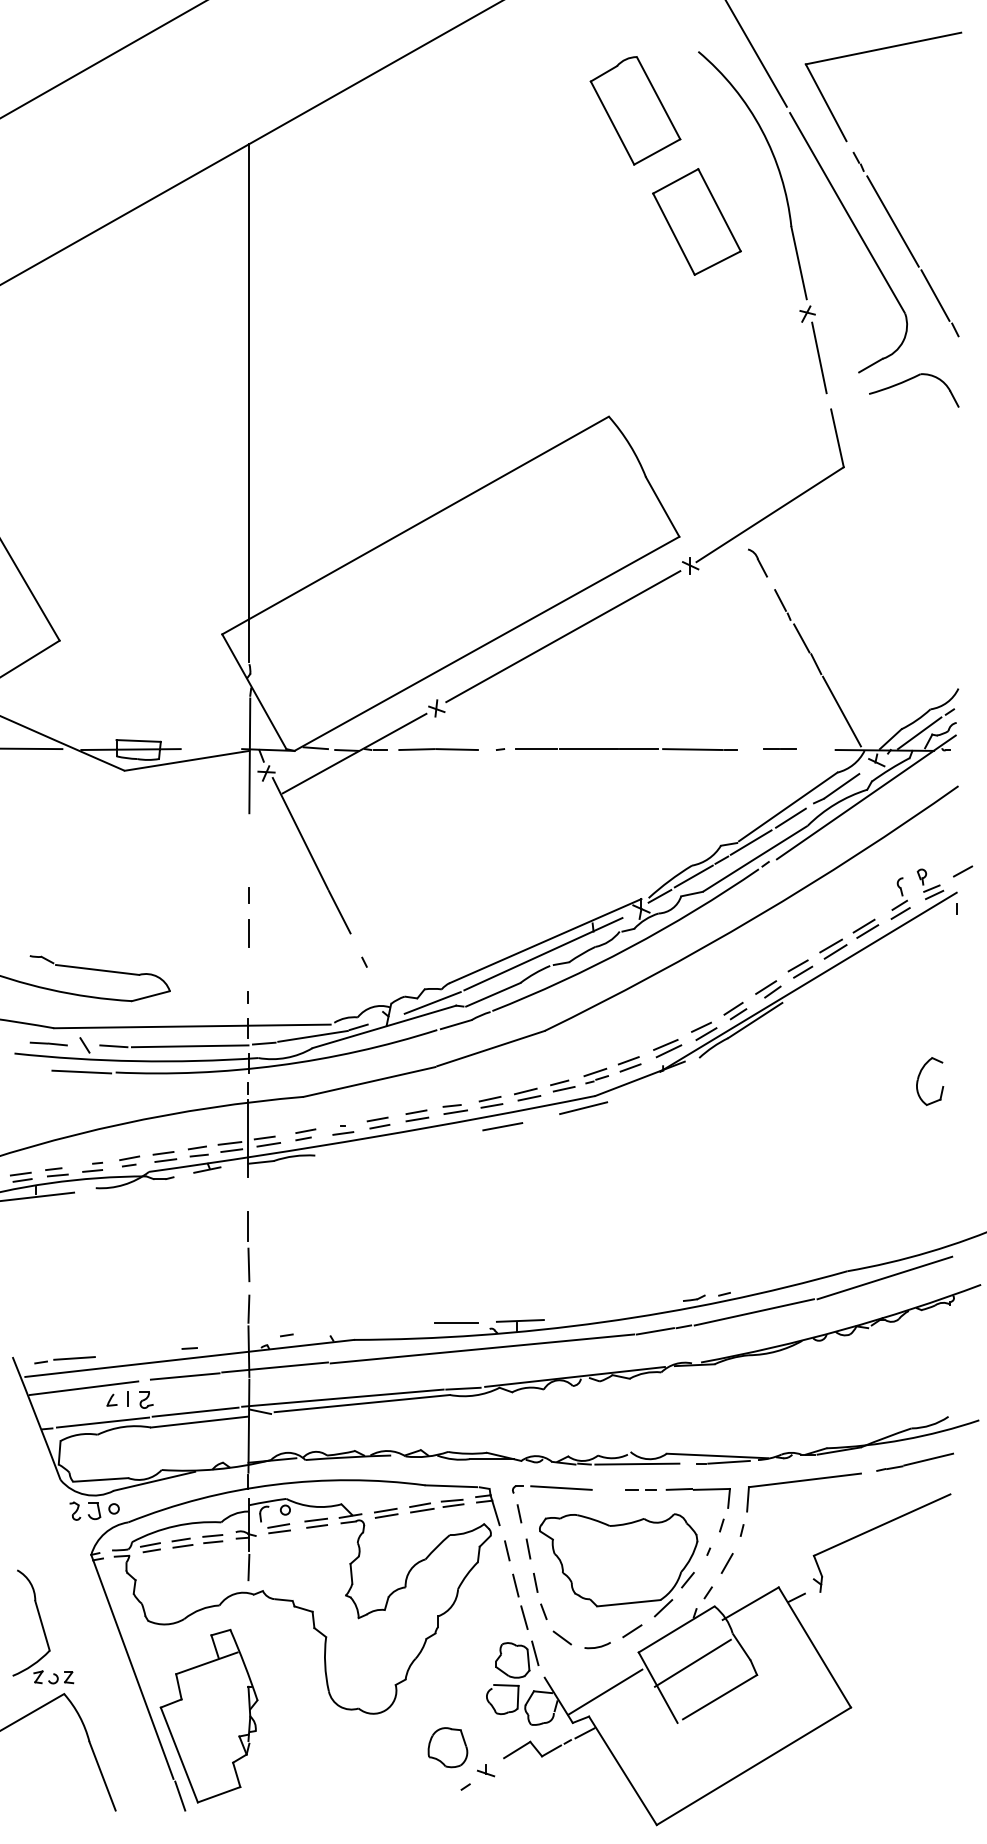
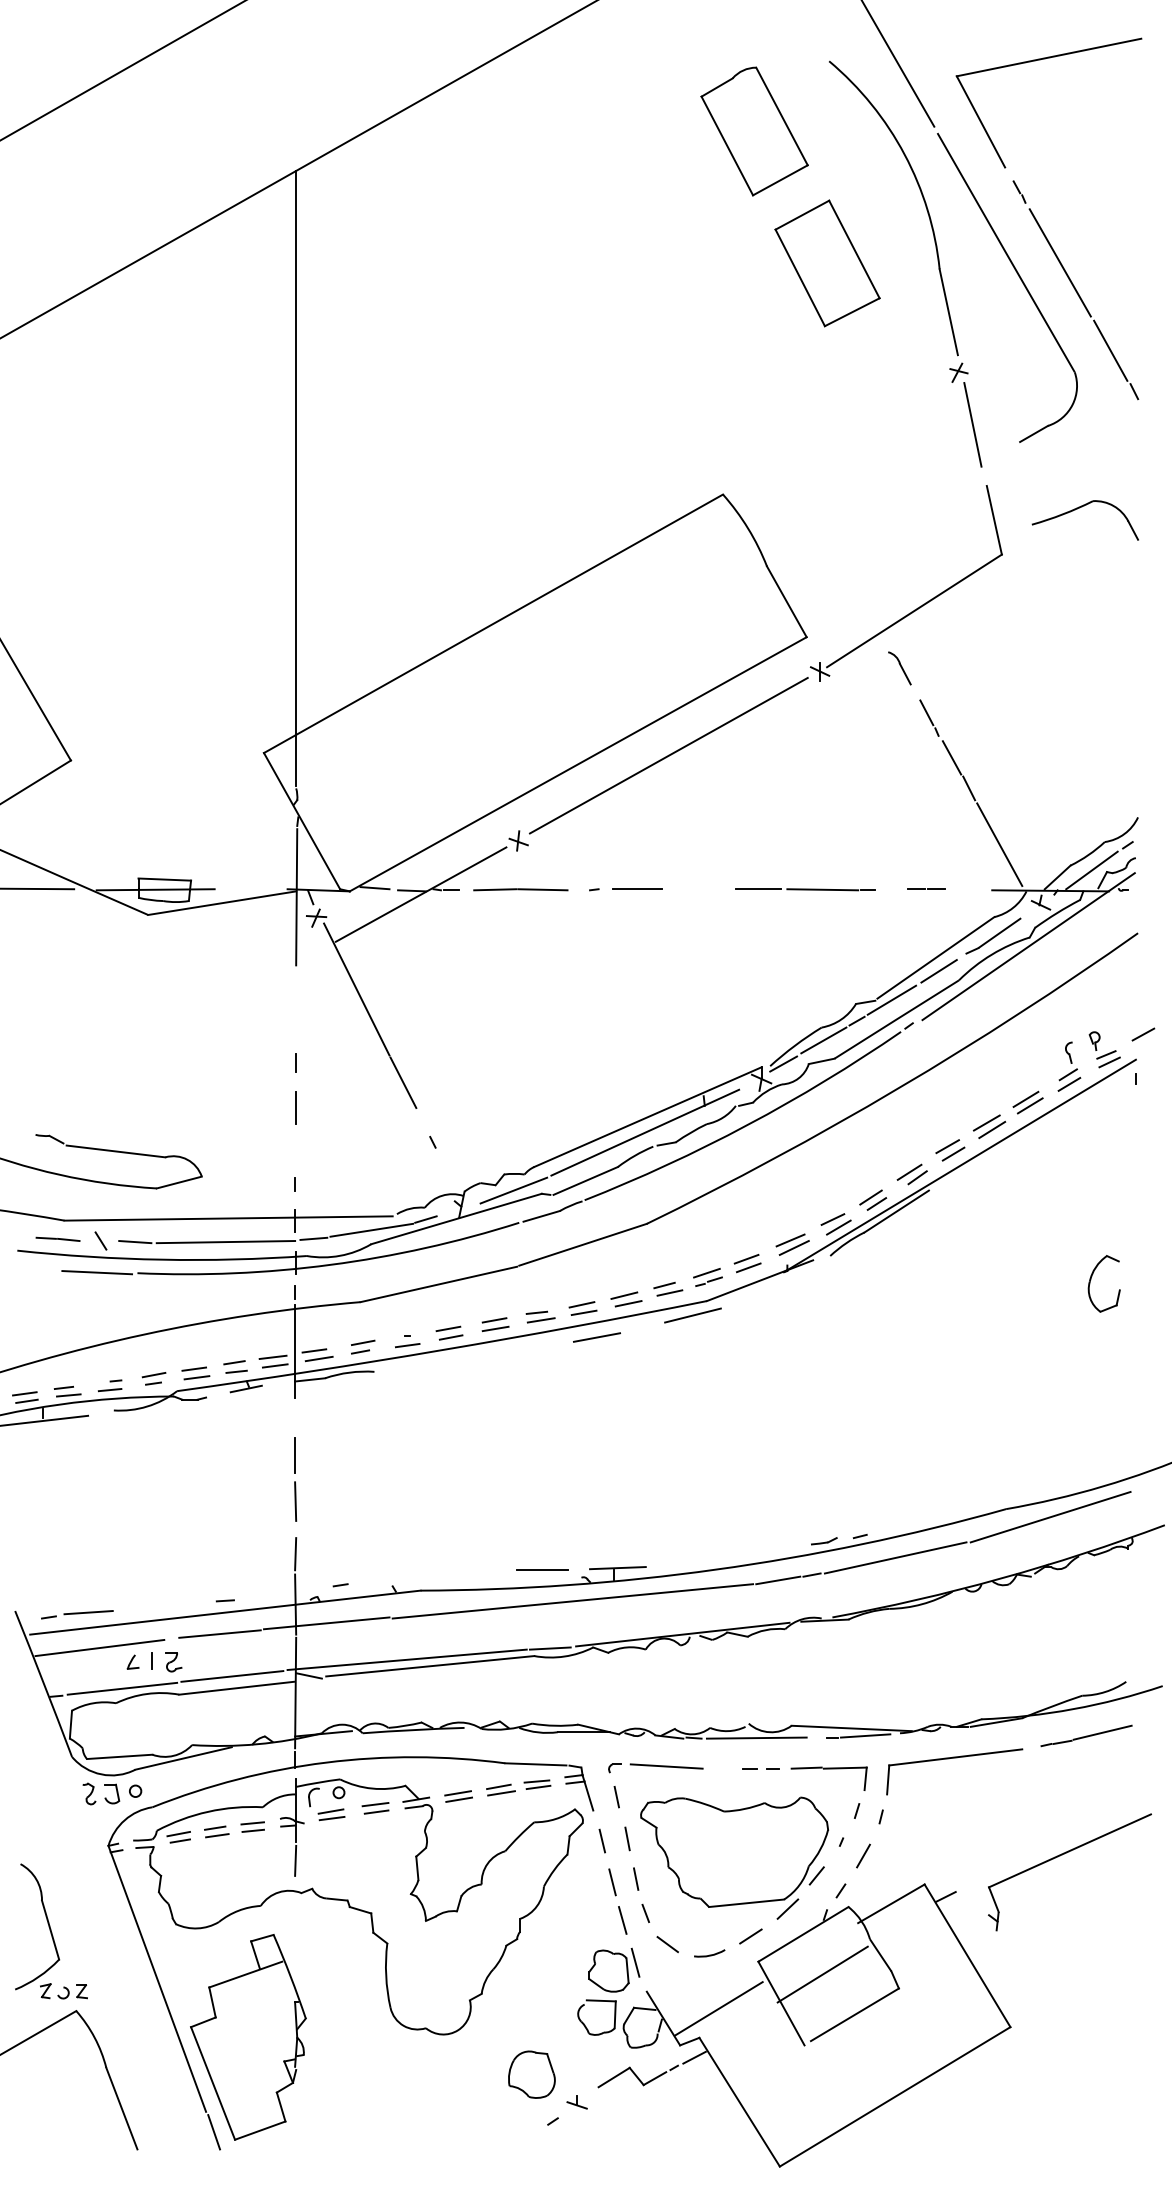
part: (909, 380) -> (1079, 508), moved
line: (588, 749) -> (698, 889), removed
part: (875, 1529) -> (1062, 1856), moved

